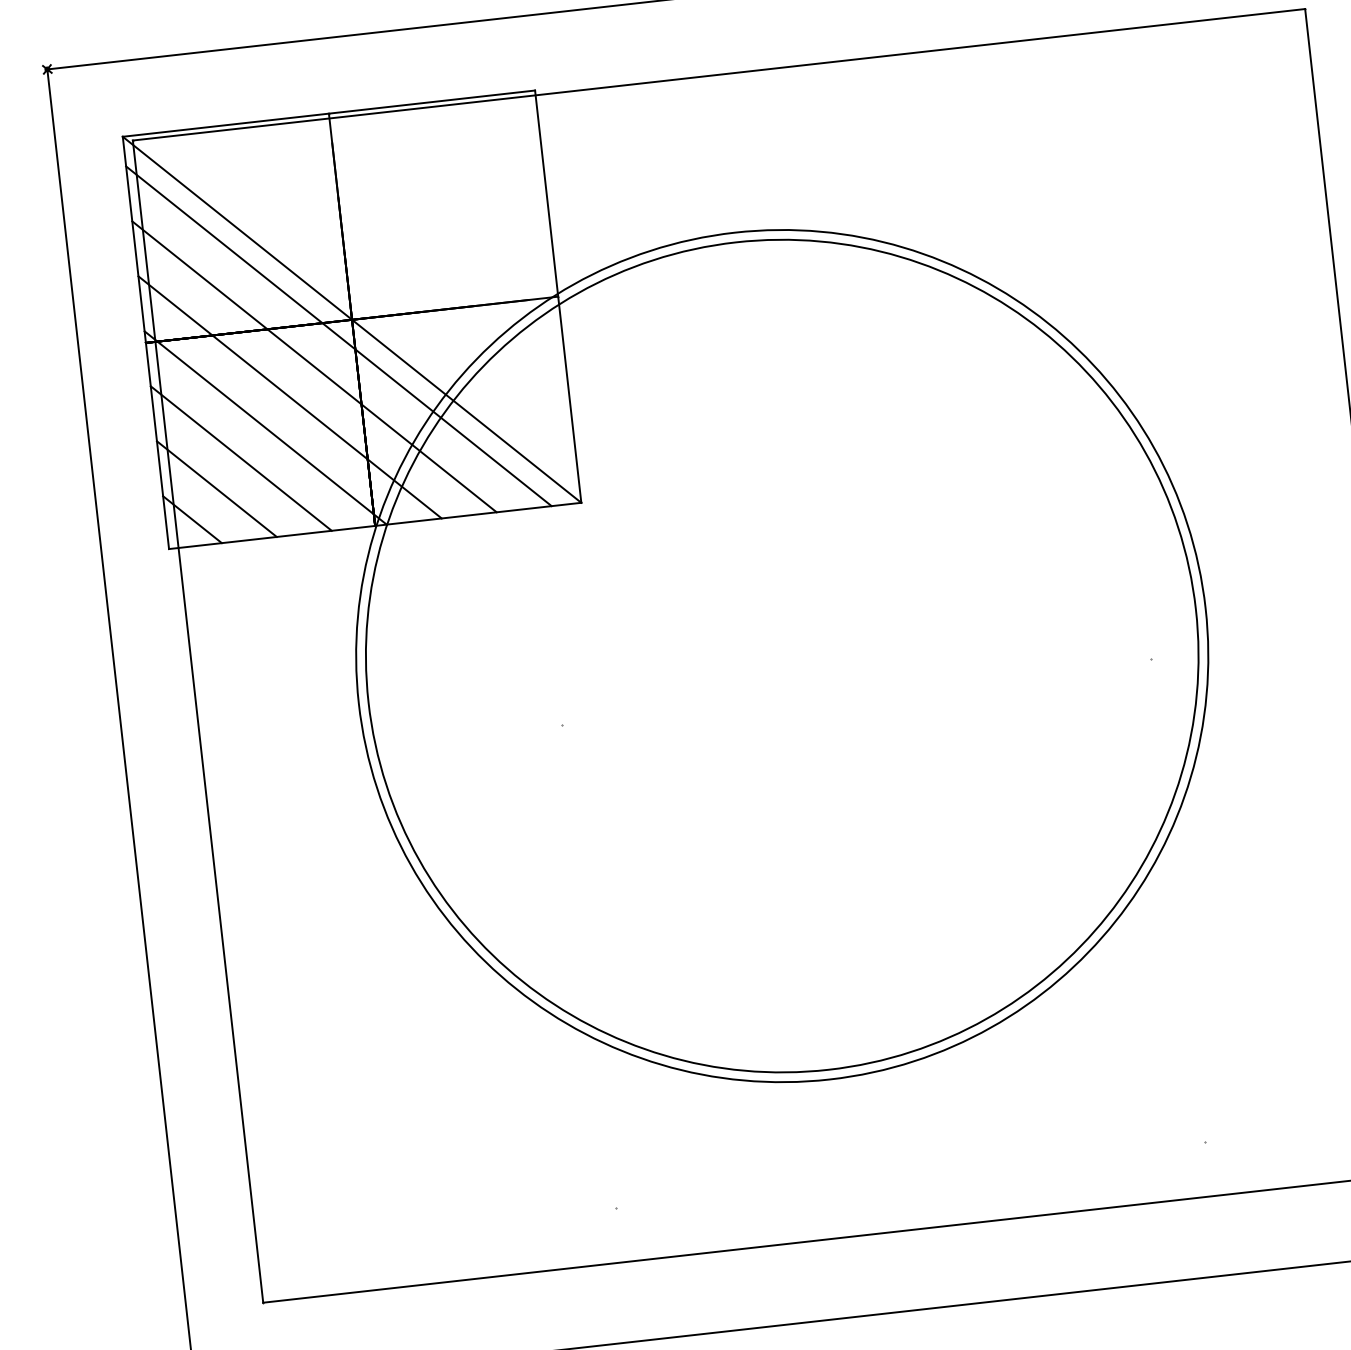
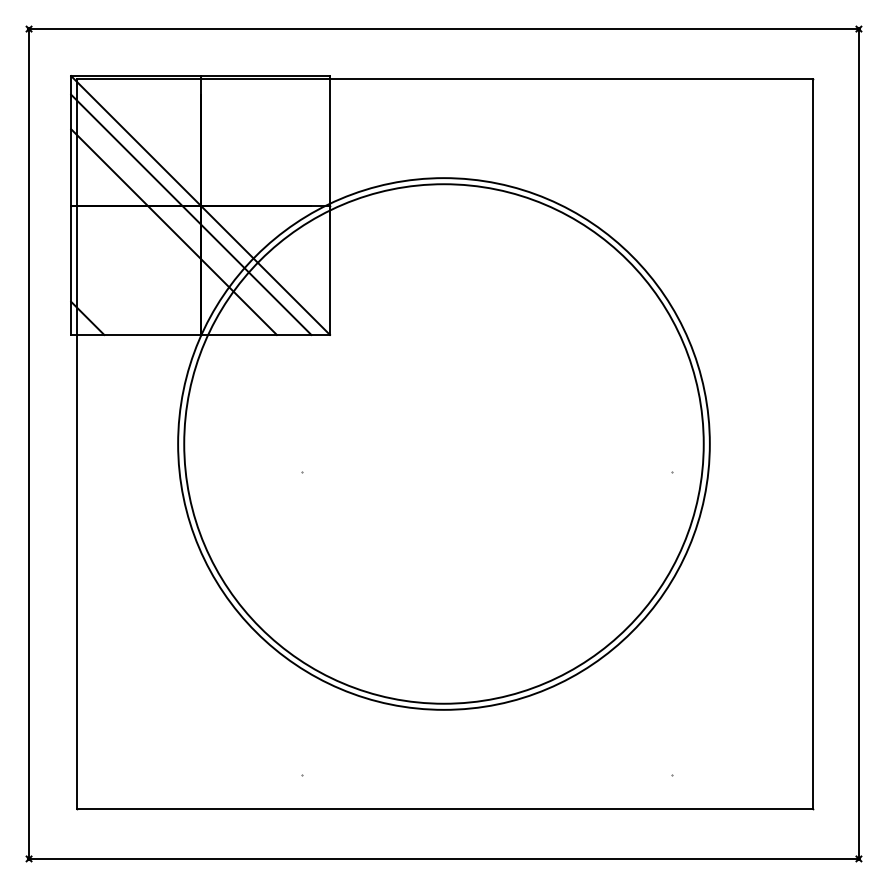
line: (289, 396) -> (156, 248), removed
line: (265, 427) -> (139, 266), removed
line: (241, 457) -> (122, 283), removed
line: (215, 488) -> (104, 300), removed

